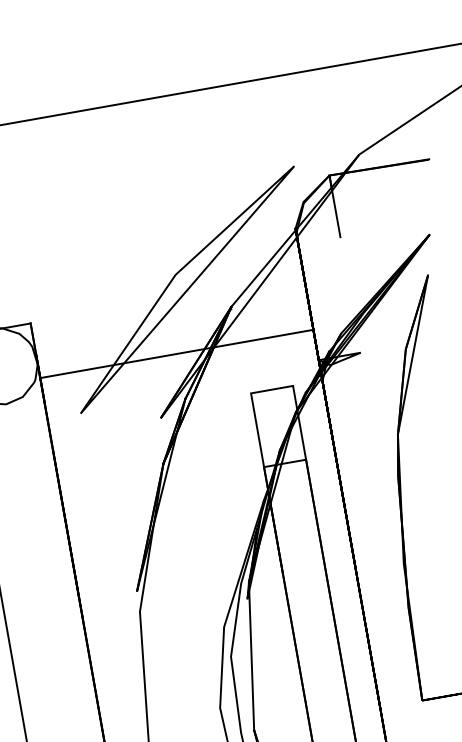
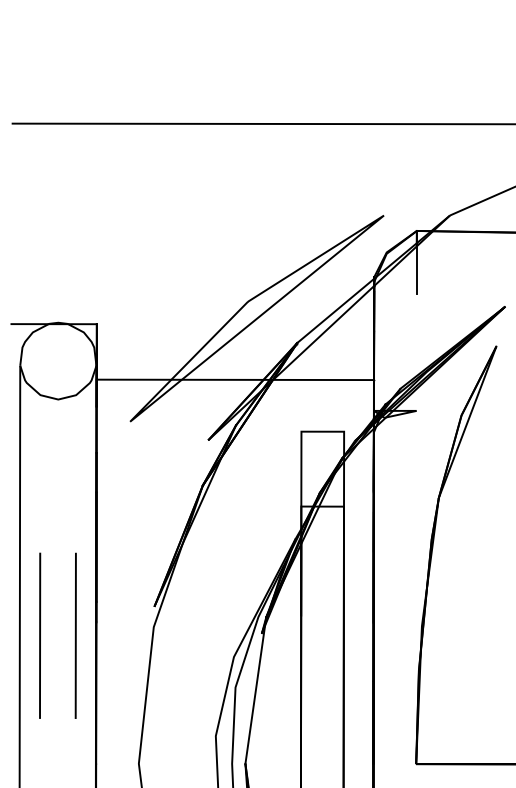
line: (64, 633) -> (75, 635), added
line: (29, 639) -> (40, 635), added

